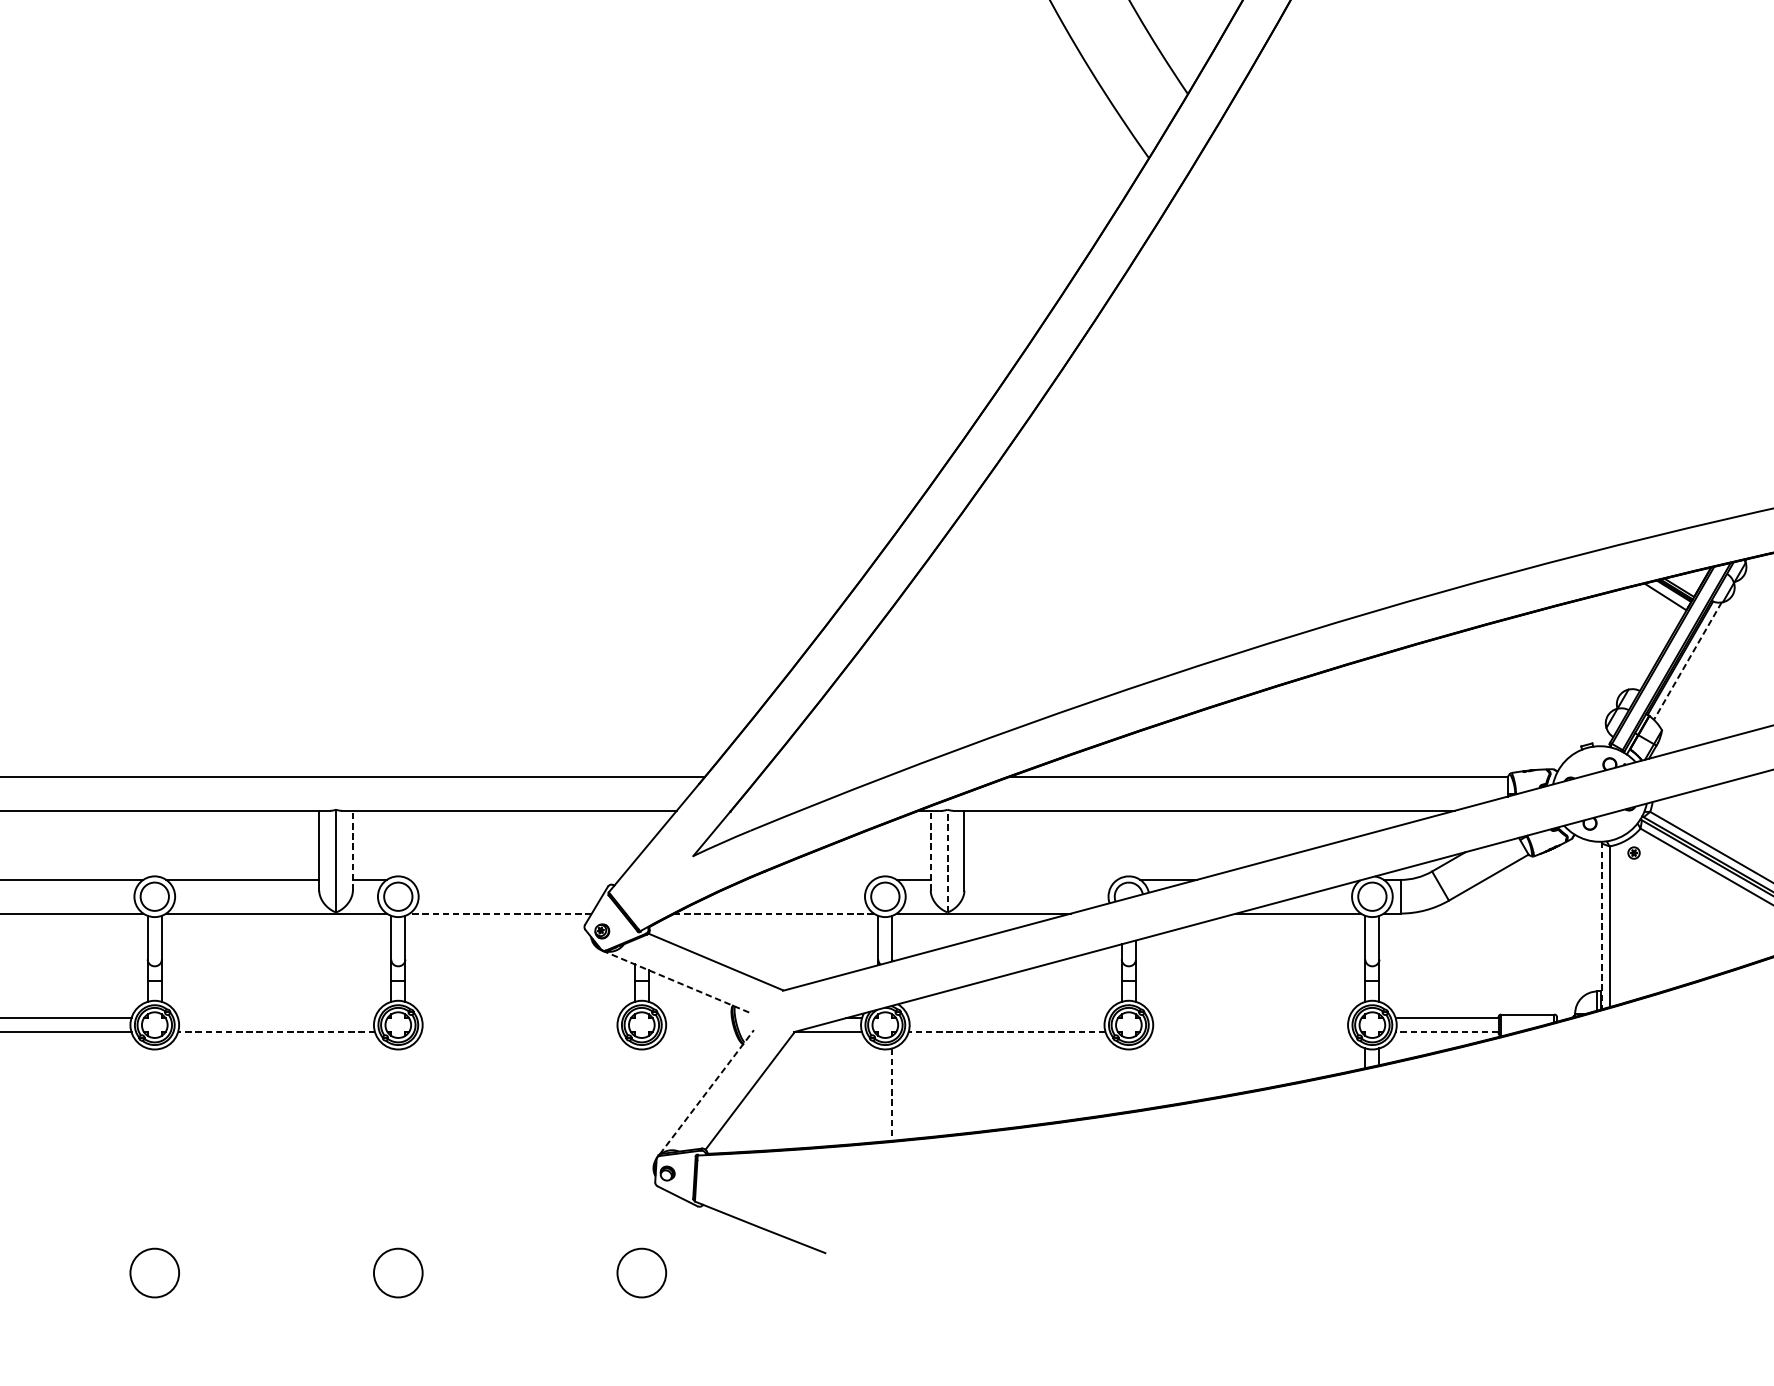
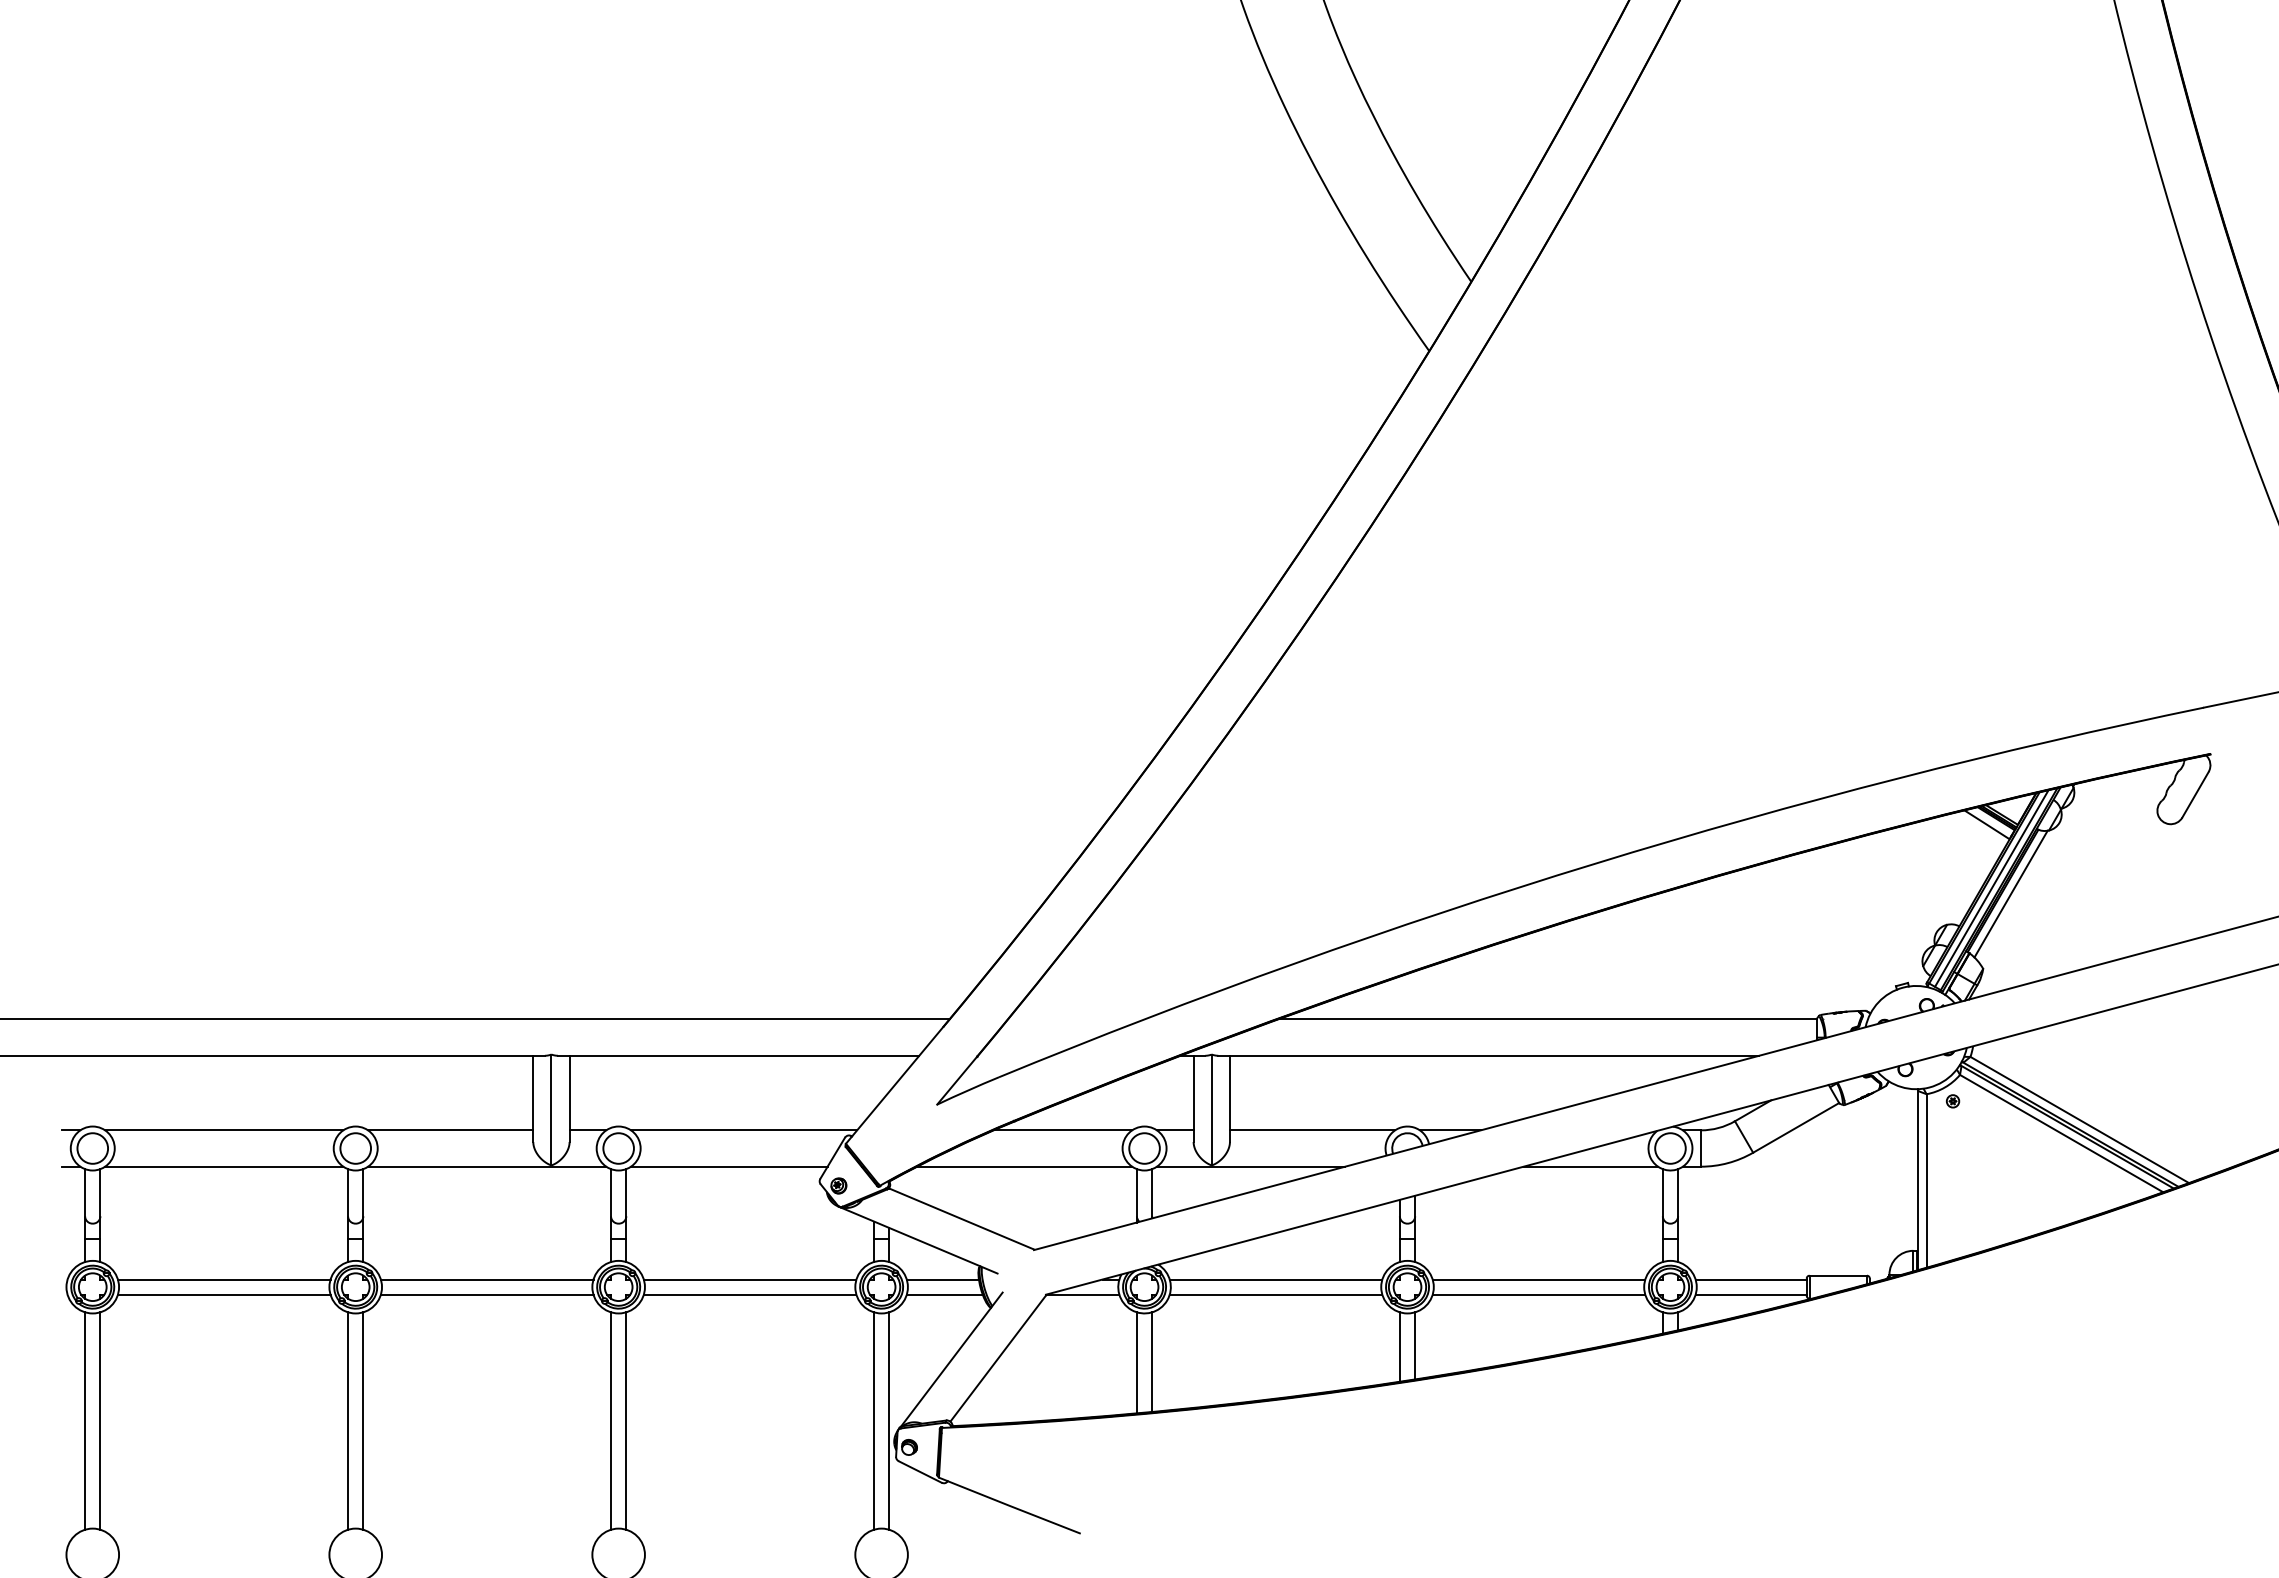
line: (1669, 655) -> (1991, 888), added
line: (1687, 661) -> (2010, 894), dashed -> solid
line: (352, 850) -> (569, 1098), dashed -> solid
line: (930, 850) -> (1193, 1098), dashed -> solid
line: (947, 860) -> (1211, 1109), dashed -> solid
line: (514, 880) -> (744, 1130), added
line: (809, 880) -> (1062, 1130), added
line: (1040, 880) -> (1312, 1130), added
line: (500, 913) -> (728, 1166), dashed -> solid
line: (774, 913) -> (1024, 1166), dashed -> solid
line: (1602, 926) -> (1918, 1180), dashed -> solid
line: (675, 980) -> (917, 1239), dashed -> solid
line: (275, 1018) -> (486, 1279), added
line: (519, 1018) -> (749, 1279), added
line: (698, 1018) -> (942, 1279), added
line: (1006, 1018) -> (1275, 1279), added
line: (1250, 1018) -> (1538, 1279), added
line: (275, 1031) -> (486, 1294), dashed -> solid
line: (519, 1031) -> (749, 1294), added
line: (700, 1031) -> (944, 1294), added
line: (1006, 1031) -> (1275, 1294), dashed -> solid
line: (1250, 1031) -> (1538, 1294), added
line: (1447, 1031) -> (1751, 1294), dashed -> solid
line: (1136, 1079) -> (1415, 1345), added
line: (1121, 1080) -> (1399, 1346), added
line: (707, 1092) -> (952, 1359), dashed -> solid
line: (877, 1094) -> (1136, 1362), added
line: (892, 1094) -> (1152, 1362), dashed -> solid
line: (148, 1148) -> (348, 1420), added
line: (162, 1148) -> (363, 1420), added
line: (391, 1148) -> (611, 1420), added
line: (405, 1148) -> (626, 1420), added
line: (634, 1148) -> (873, 1420), added
line: (649, 1148) -> (889, 1420), added

